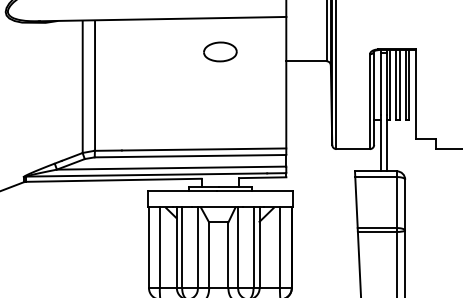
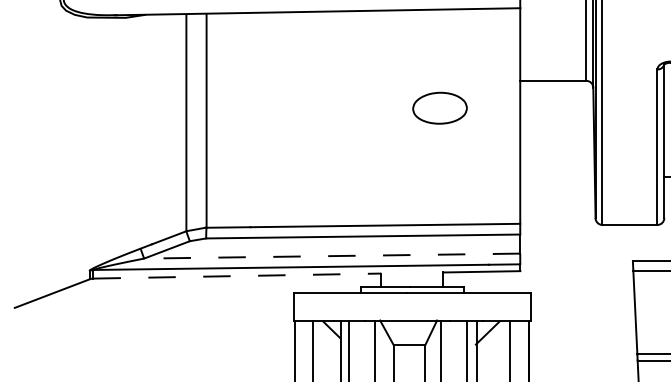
part: (220, 51) -> (440, 107), moved
line: (171, 168) -> (331, 256), solid -> dashed
line: (113, 180) -> (236, 276), solid -> dashed

